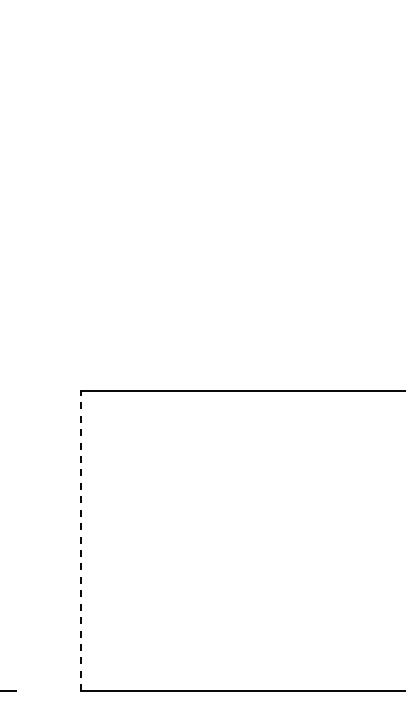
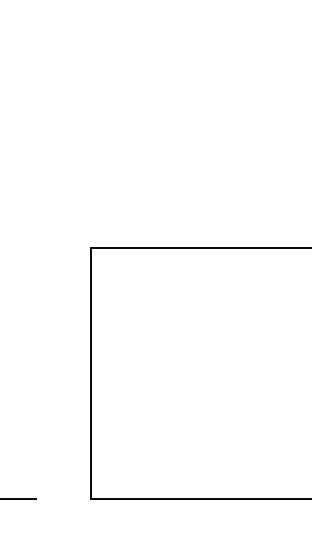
line: (81, 540) -> (91, 372), dashed -> solid

